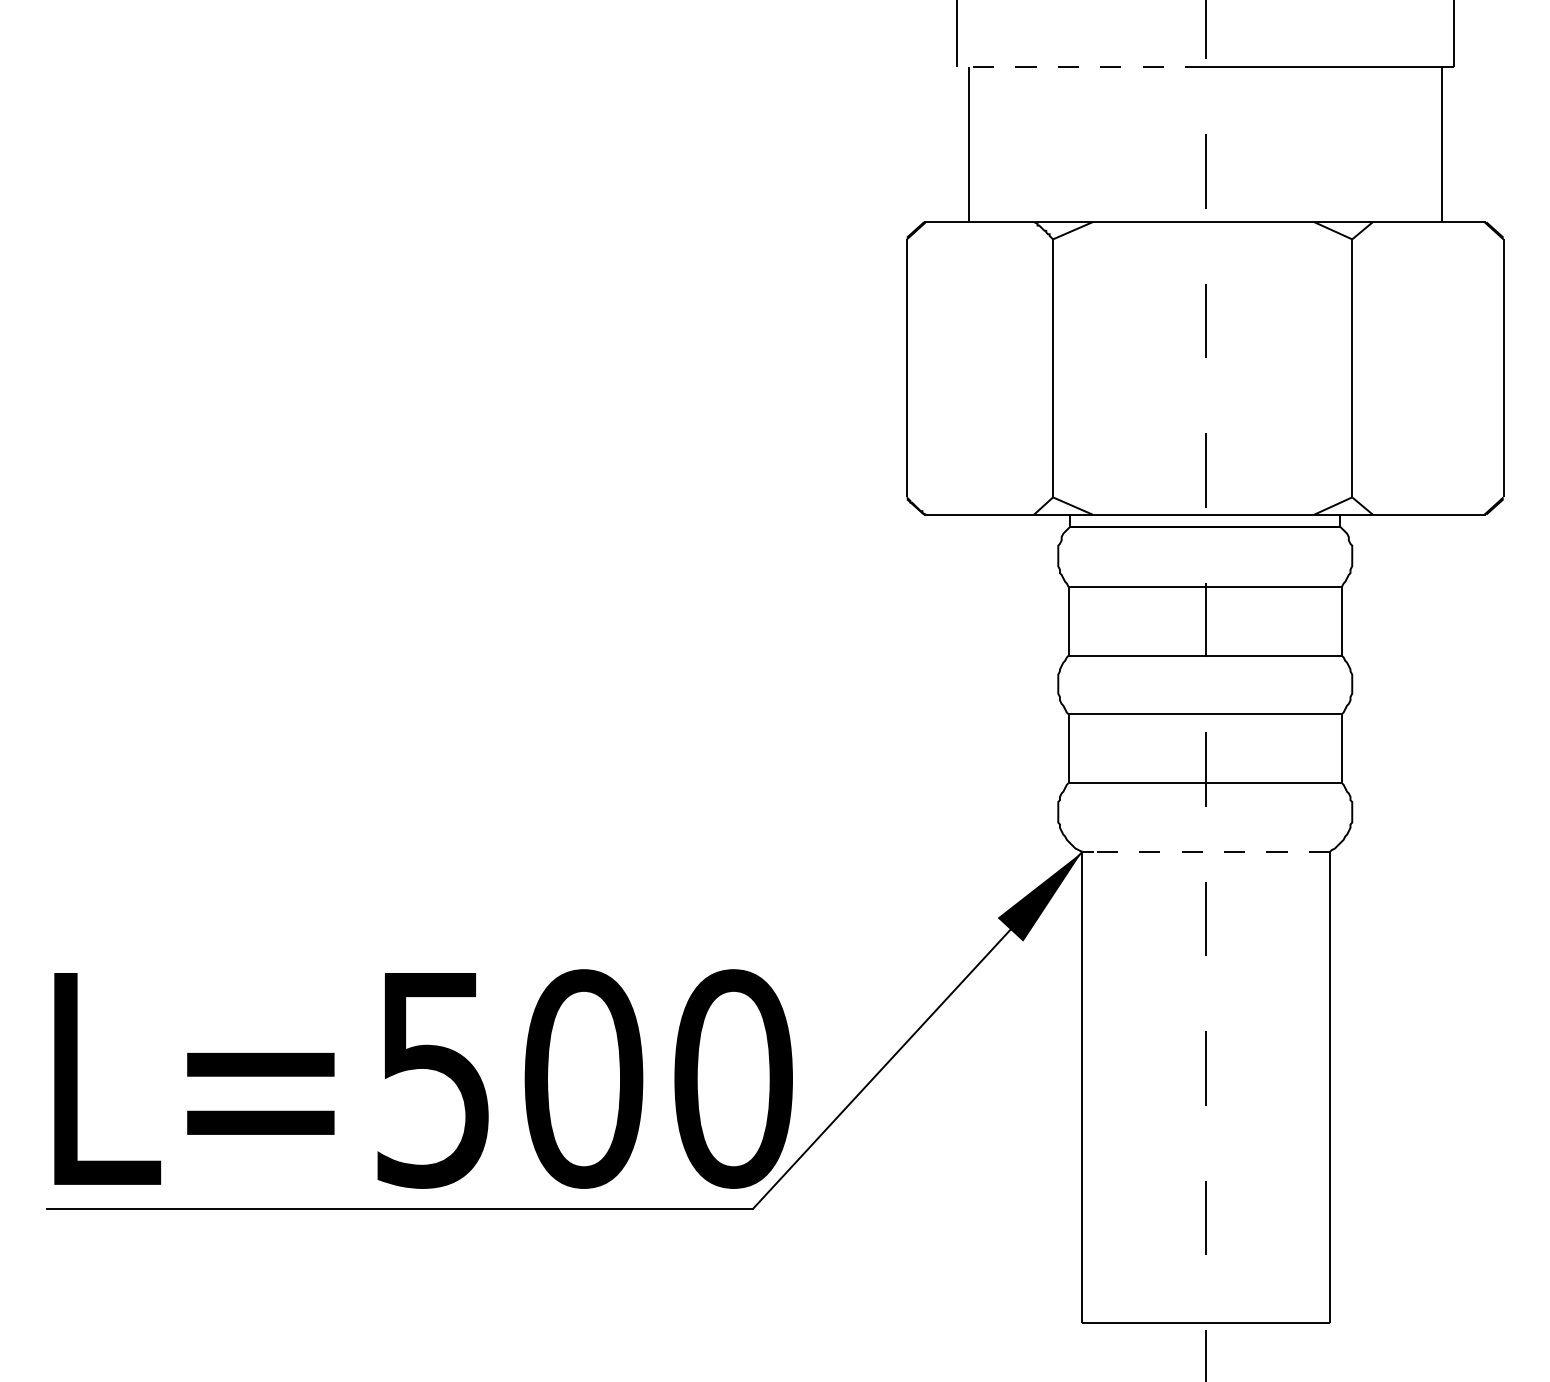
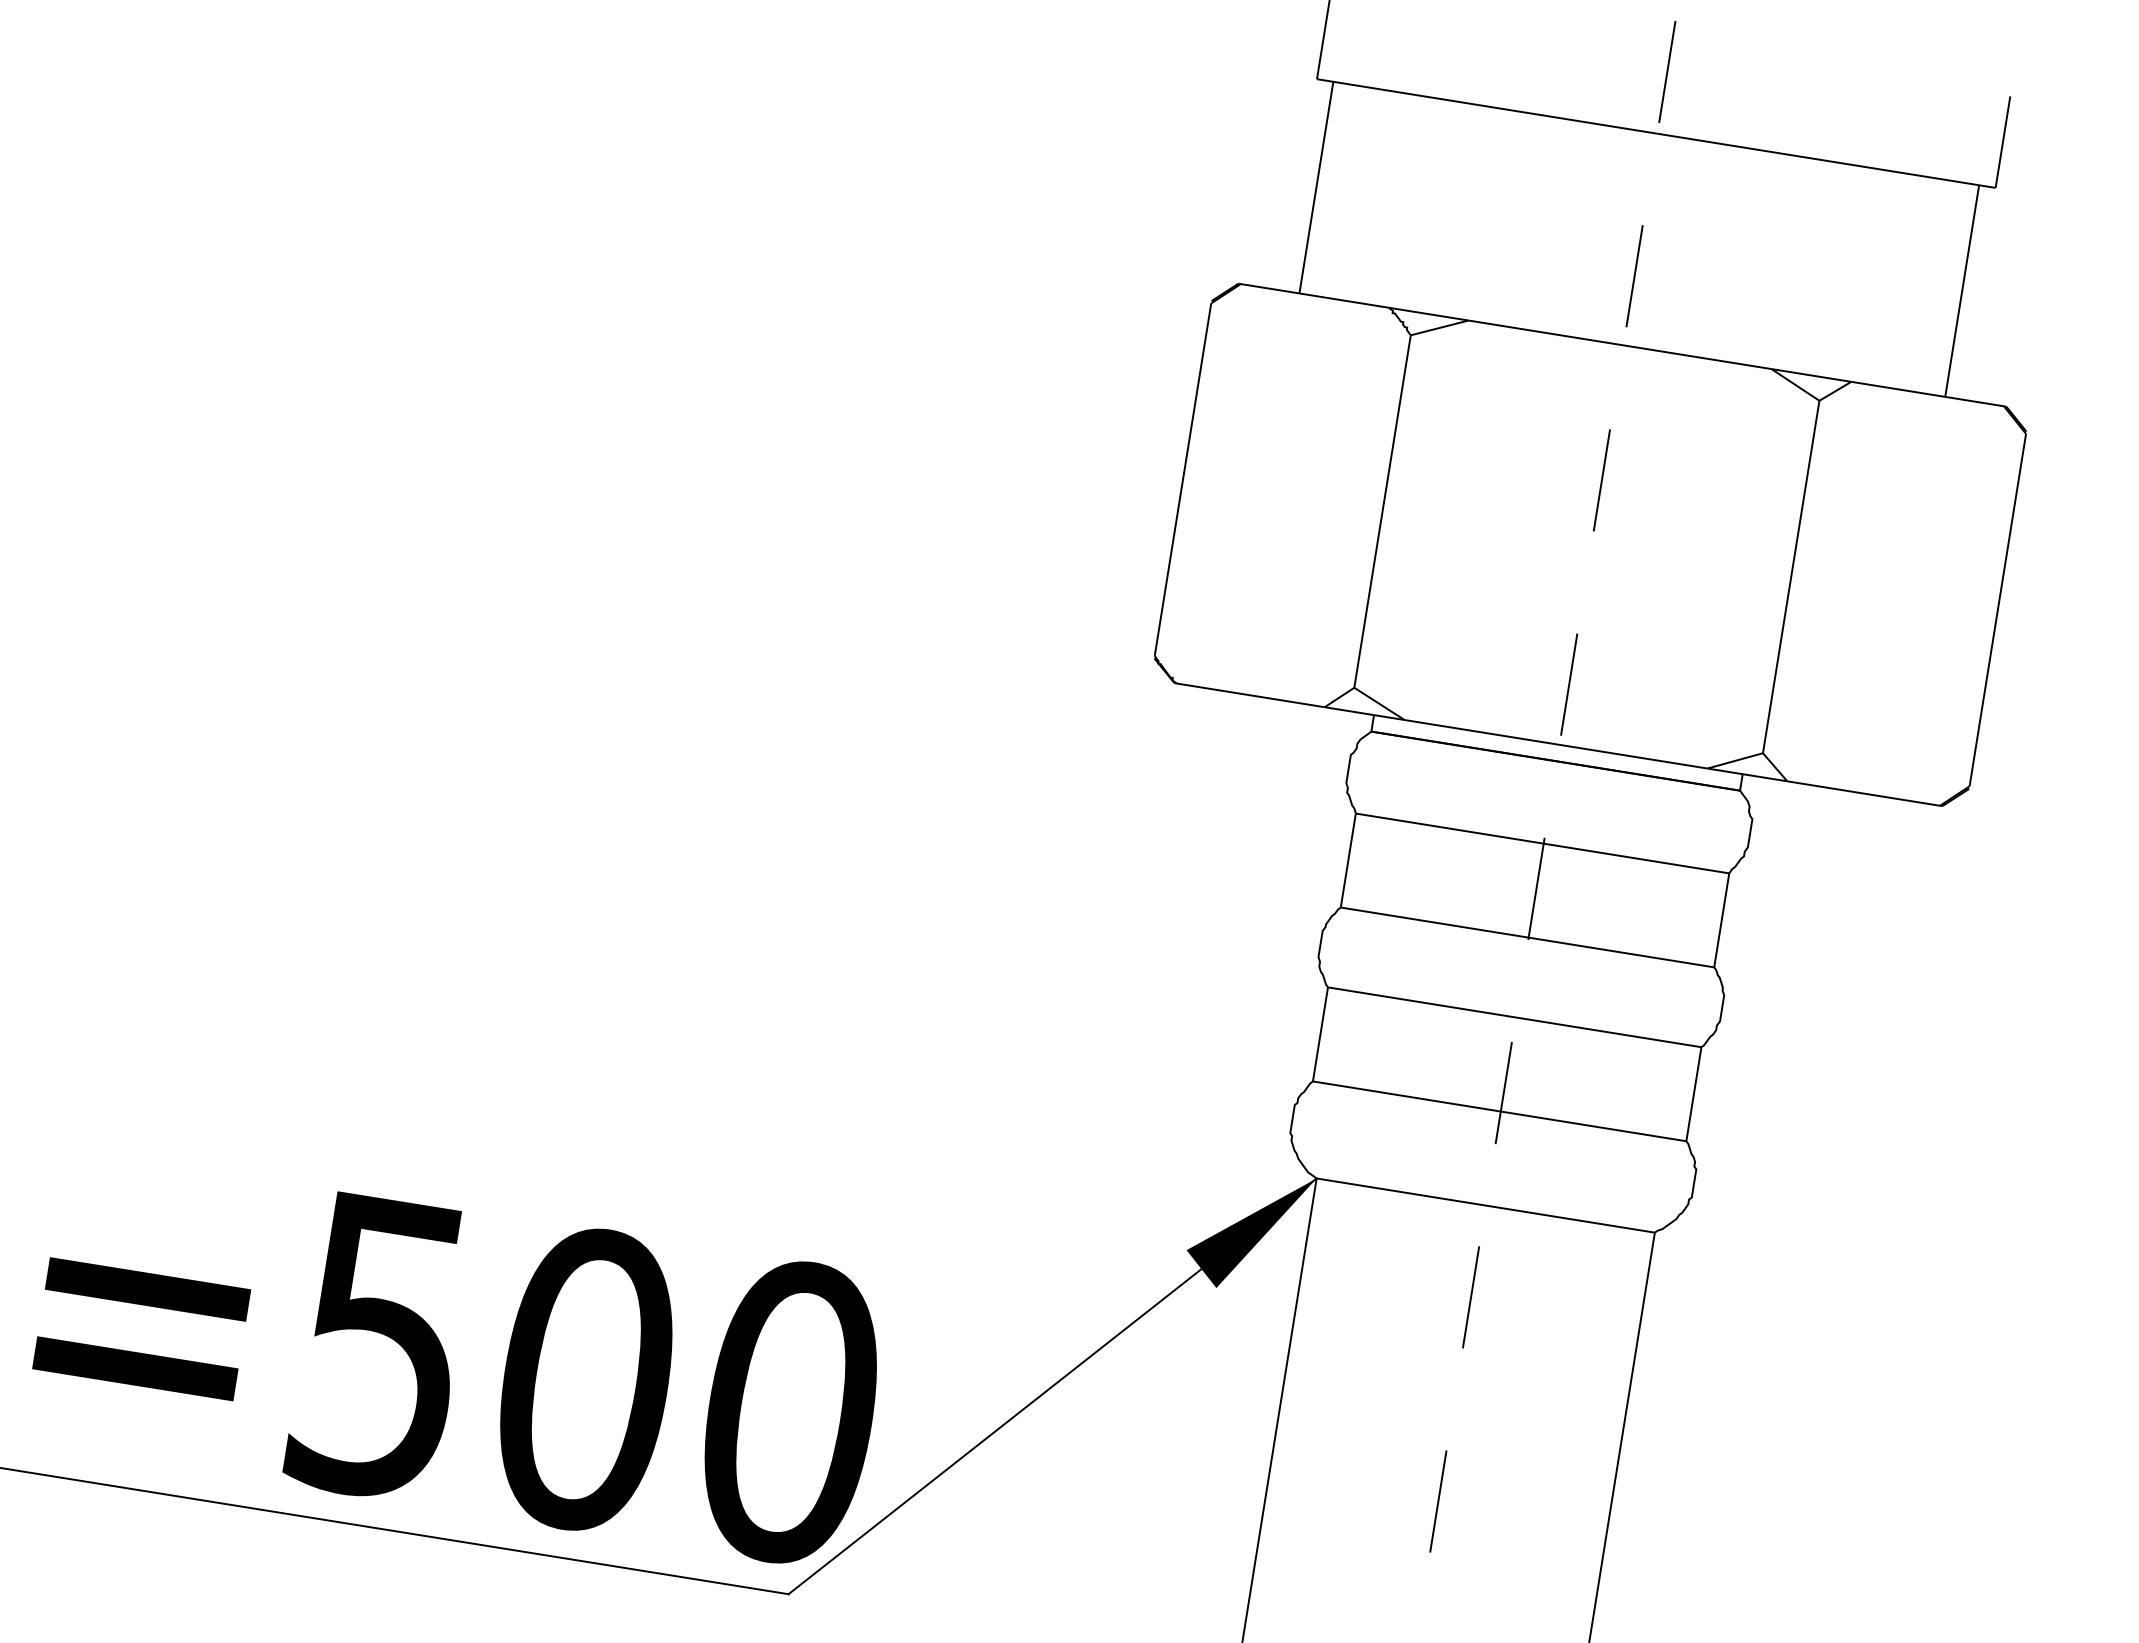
line: (1081, 67) -> (1487, 106), dashed -> solid
line: (1212, 851) -> (1494, 1206), dashed -> solid

